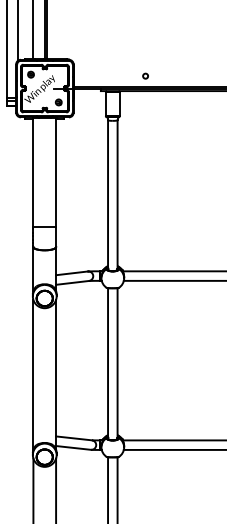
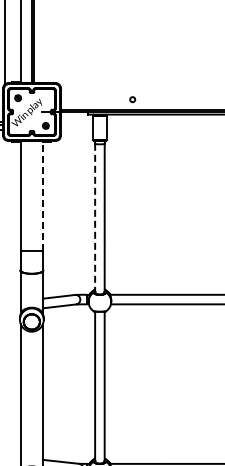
line: (56, 172) -> (43, 195), solid -> dashed
line: (108, 195) -> (95, 218), solid -> dashed

